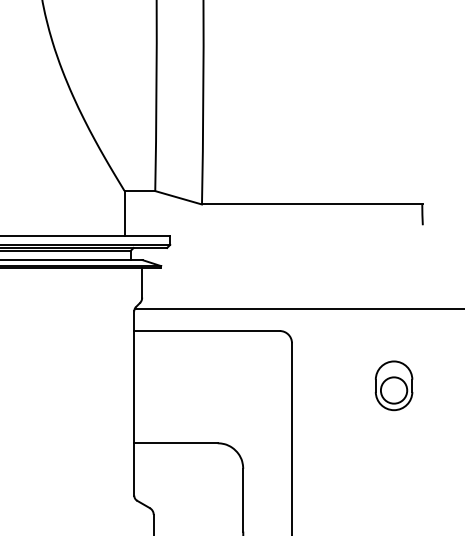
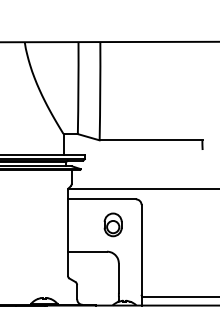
part: (392, 384) -> (112, 224), moved

